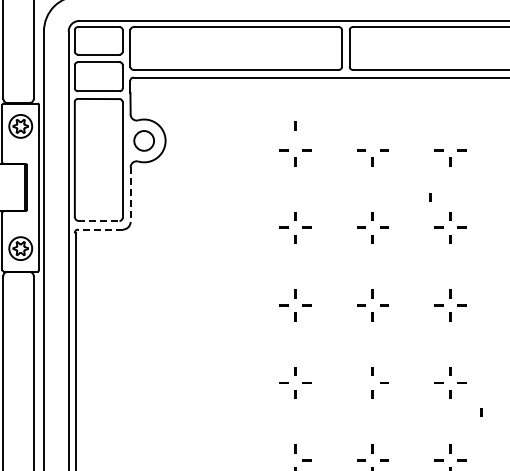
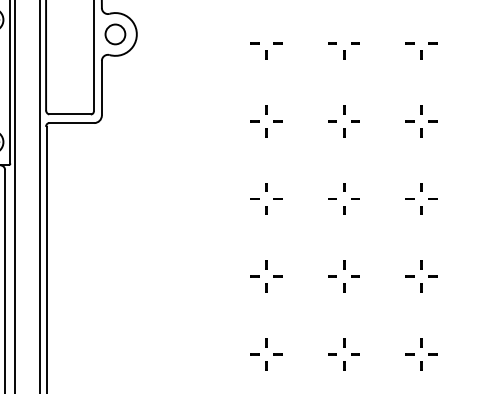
part: (295, 125) -> (266, 19), removed
line: (130, 195) -> (101, 89), dashed -> solid
part: (430, 197) -> (401, 91), removed
line: (98, 220) -> (69, 114), dashed -> solid
line: (100, 229) -> (71, 123), dashed -> solid
part: (361, 382) -> (332, 276), added
part: (481, 412) -> (452, 306), removed
part: (283, 460) -> (254, 354), added

